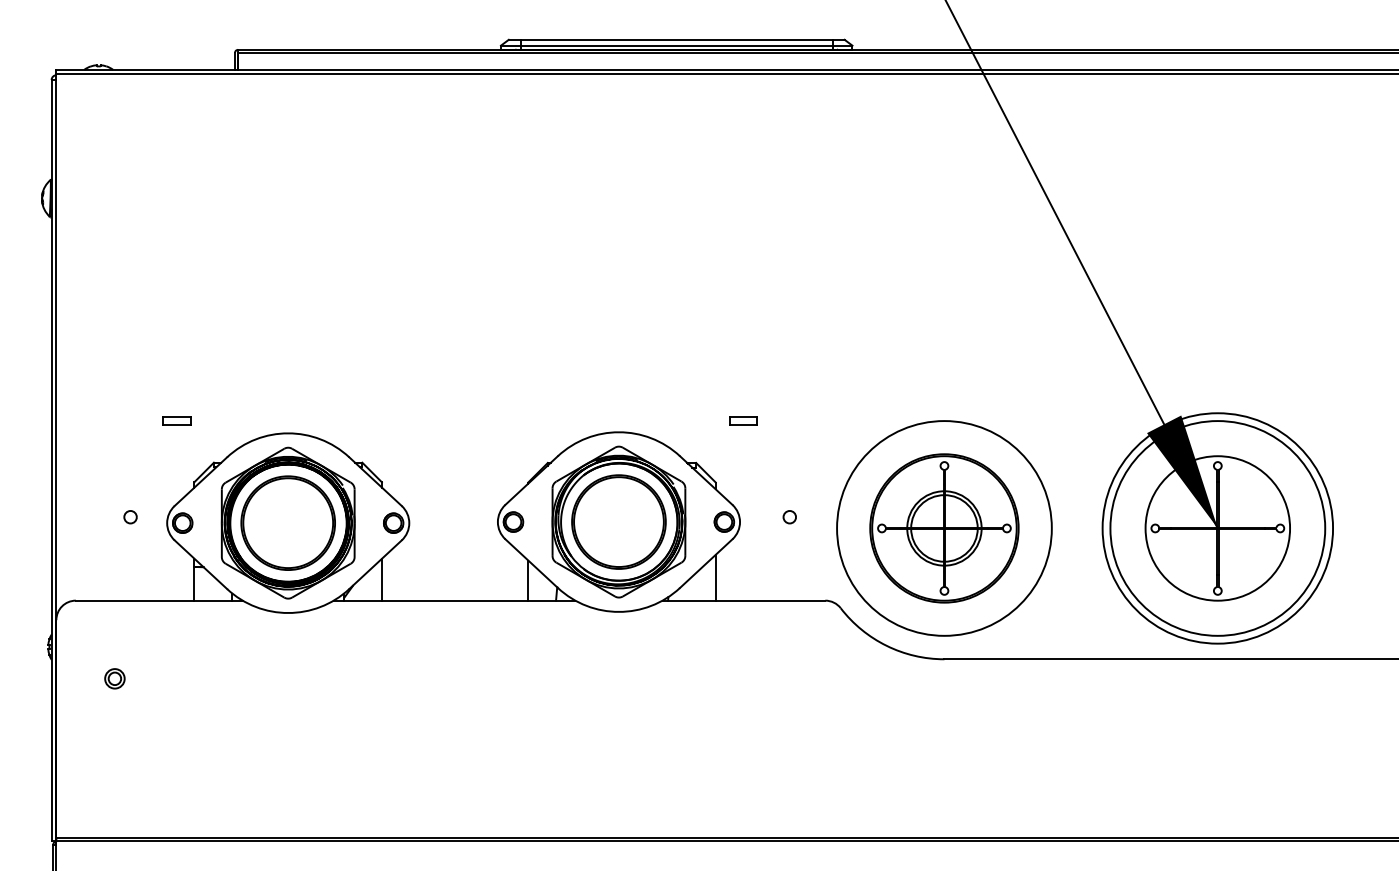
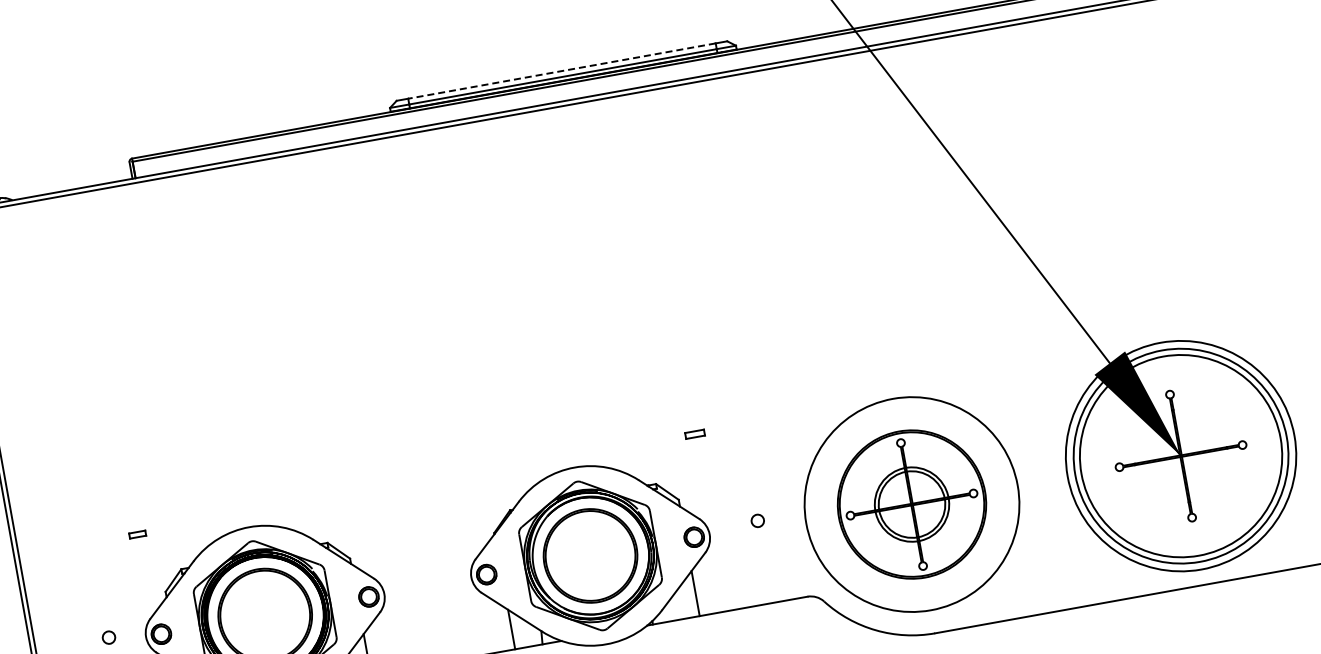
line: (676, 39) -> (561, 70), solid -> dashed
part: (176, 420) -> (137, 534), size x0.6
part: (743, 420) -> (695, 433), size x0.7
circle: (1217, 528) -> (1180, 456), size x1.4

